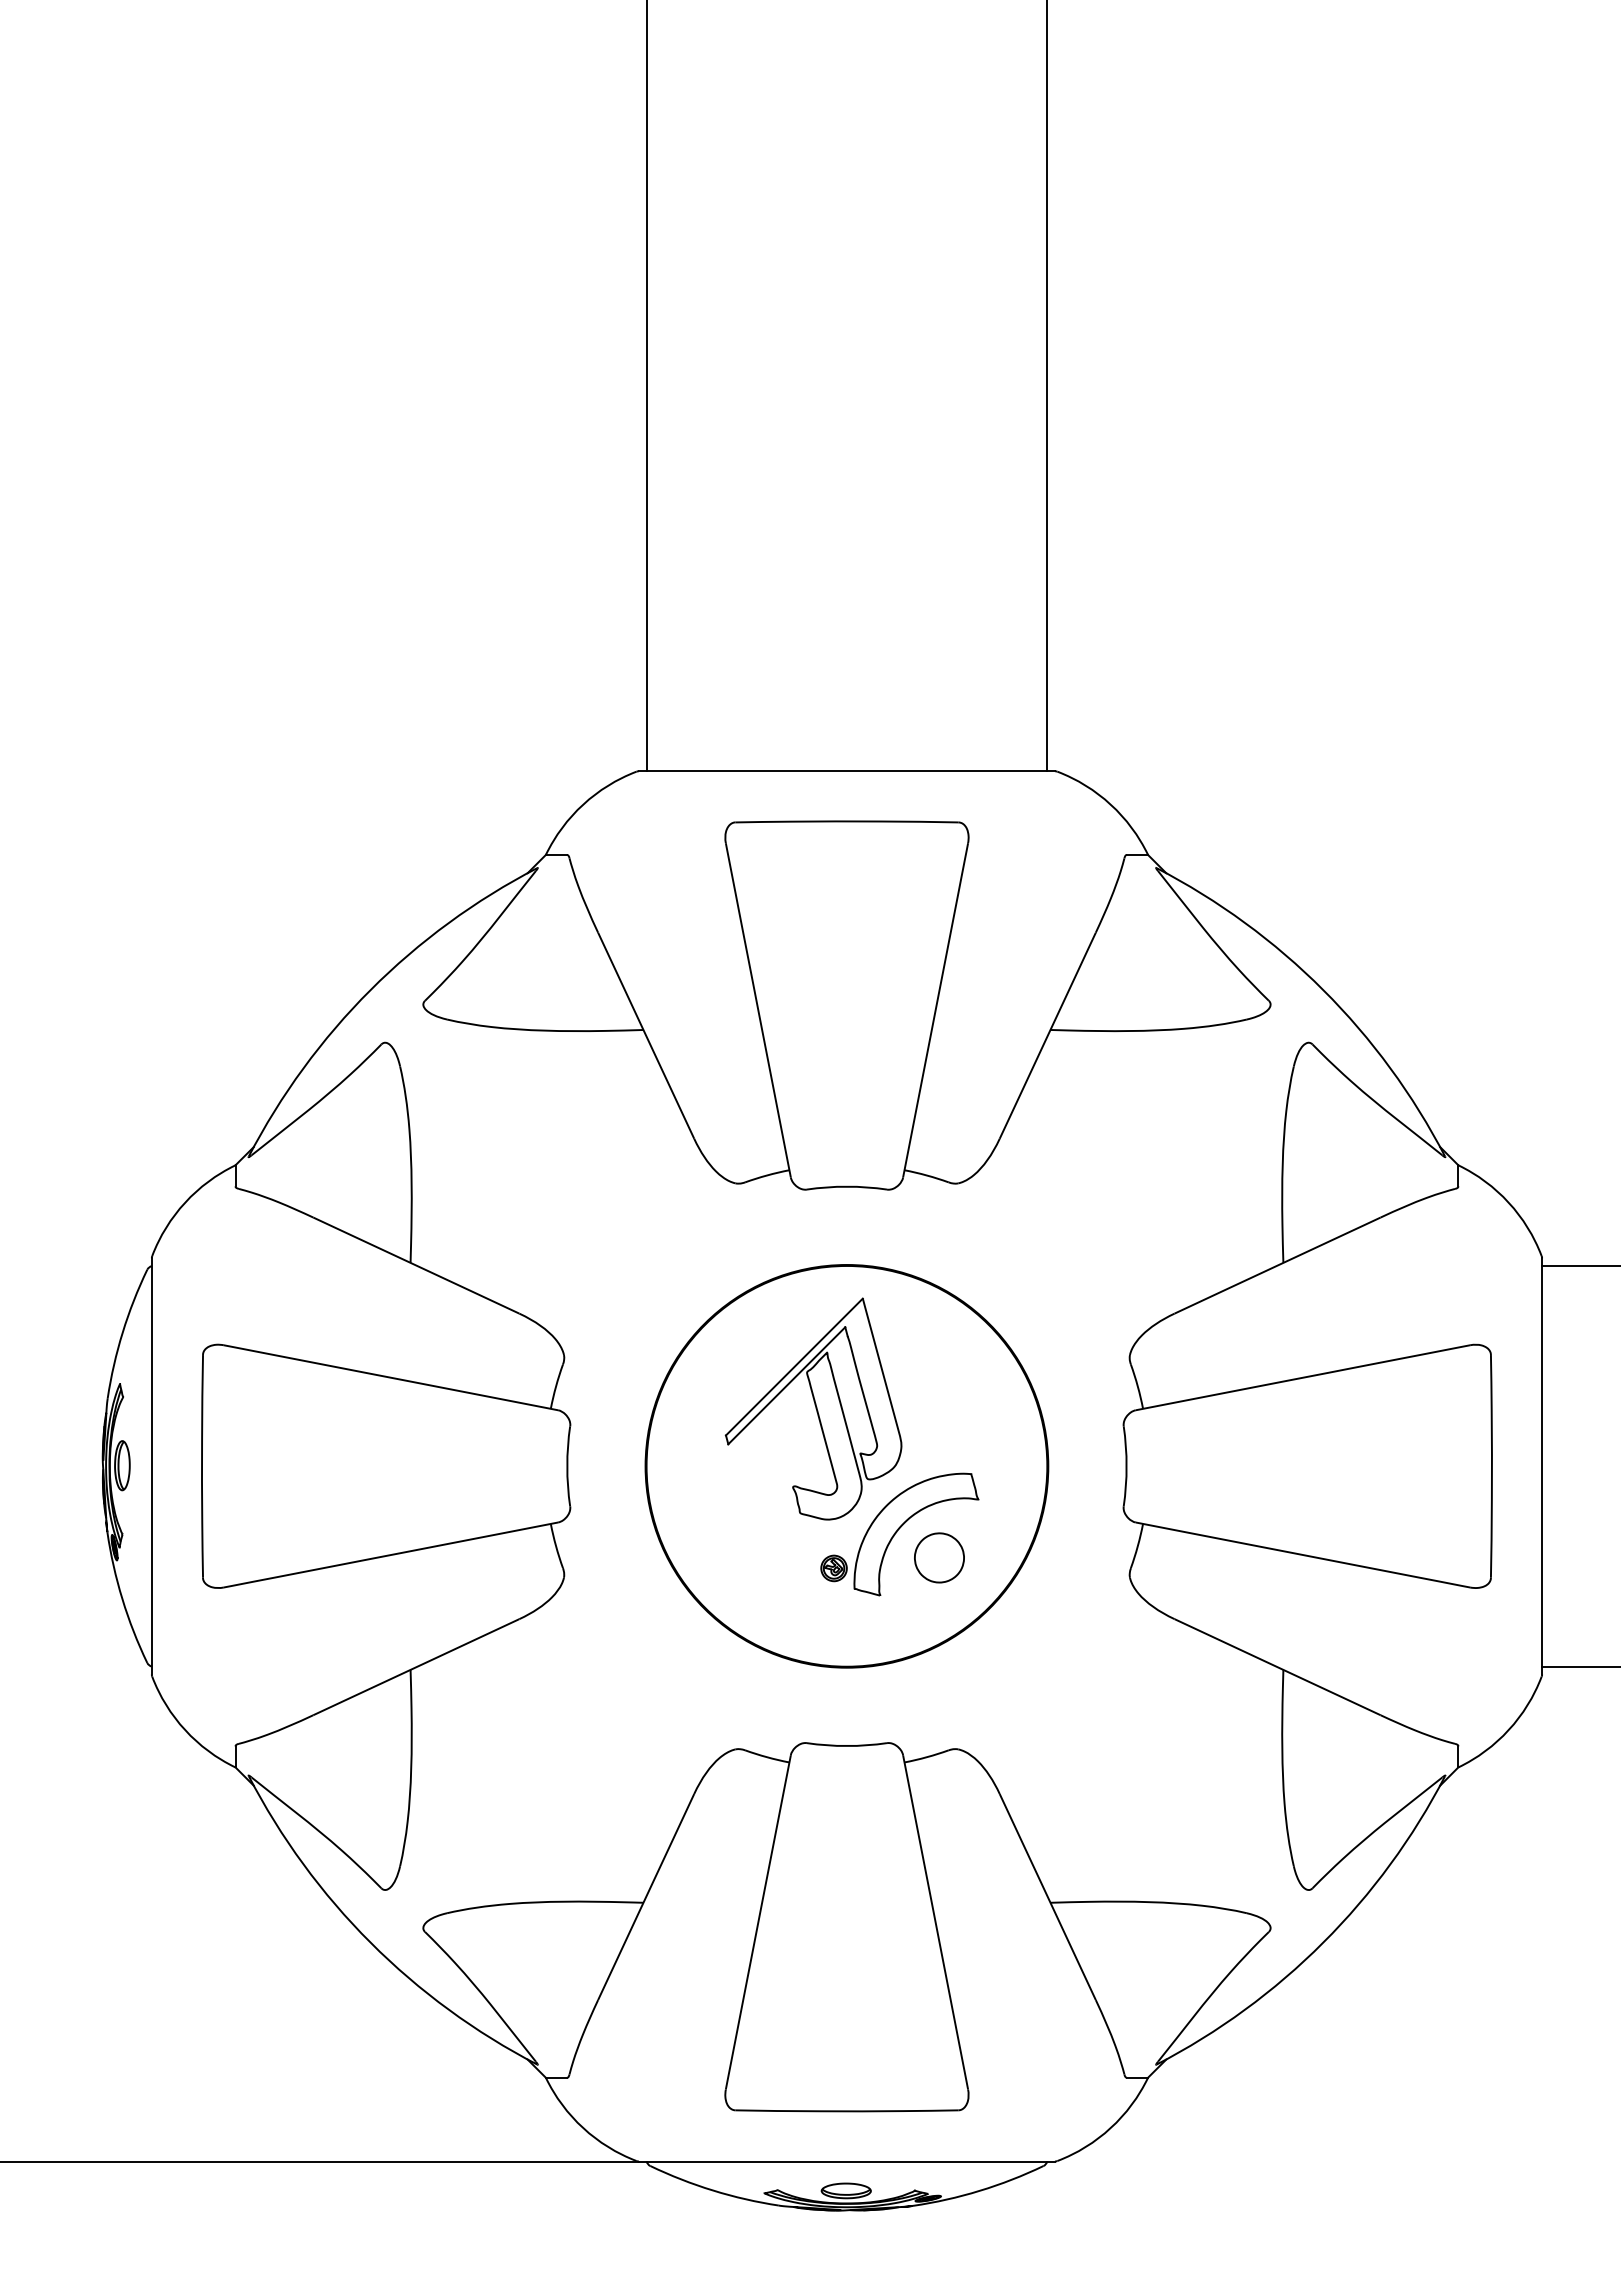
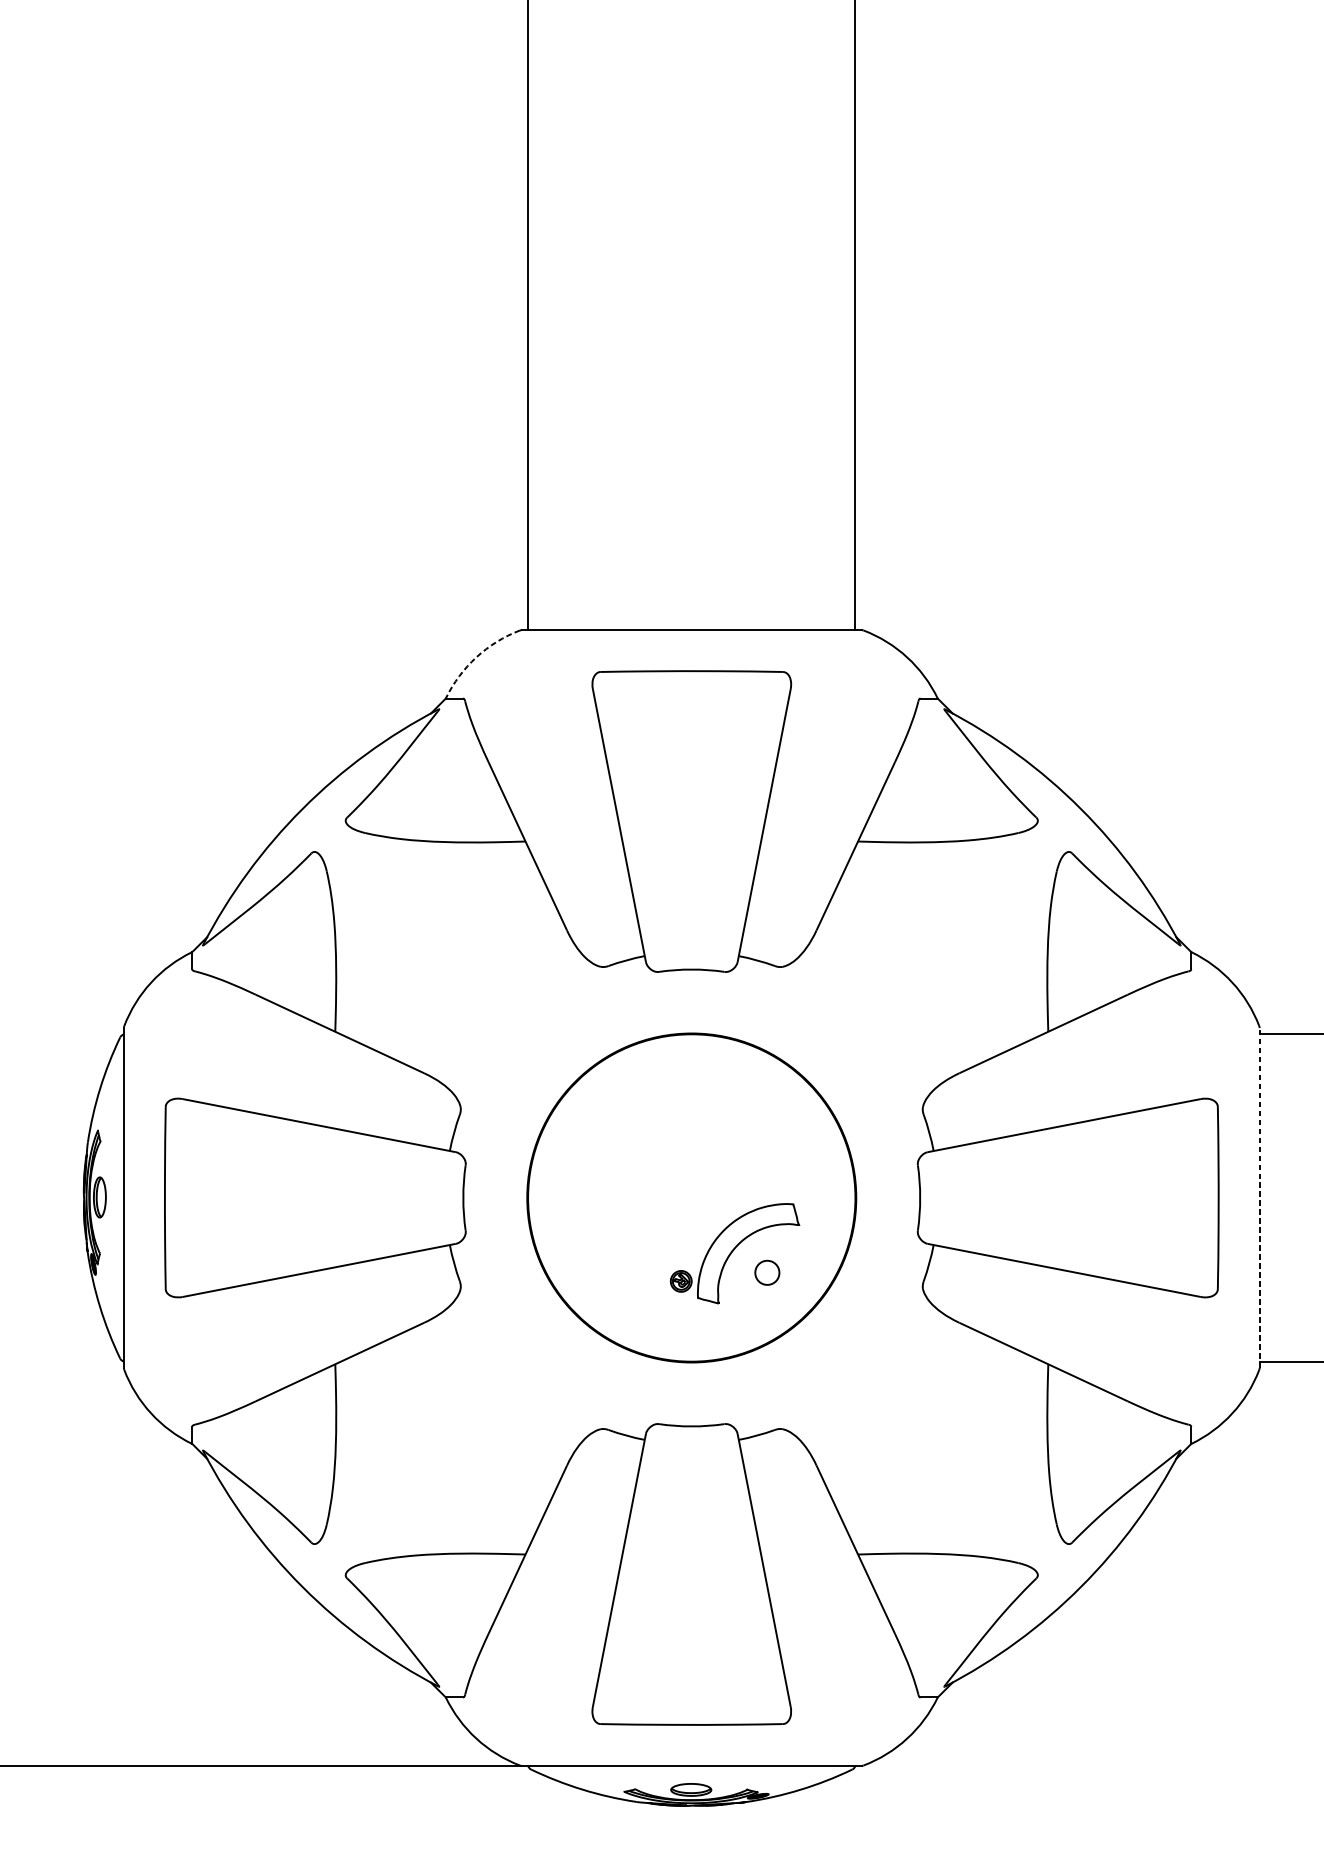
arc: (583, 804) -> (476, 657), solid -> dashed
part: (813, 1408) -> (664, 1150), removed
line: (1542, 1465) -> (1259, 1197), solid -> dashed
part: (939, 1557) -> (767, 1272), size x0.6

